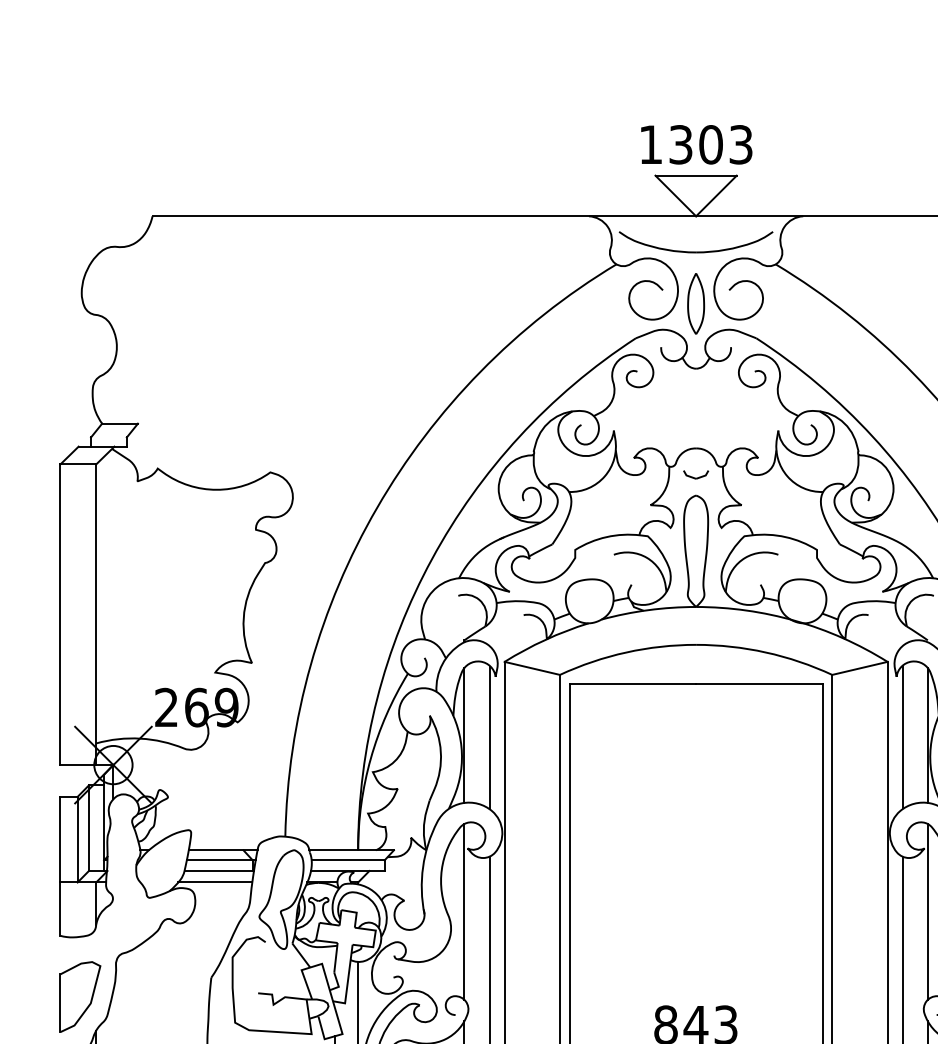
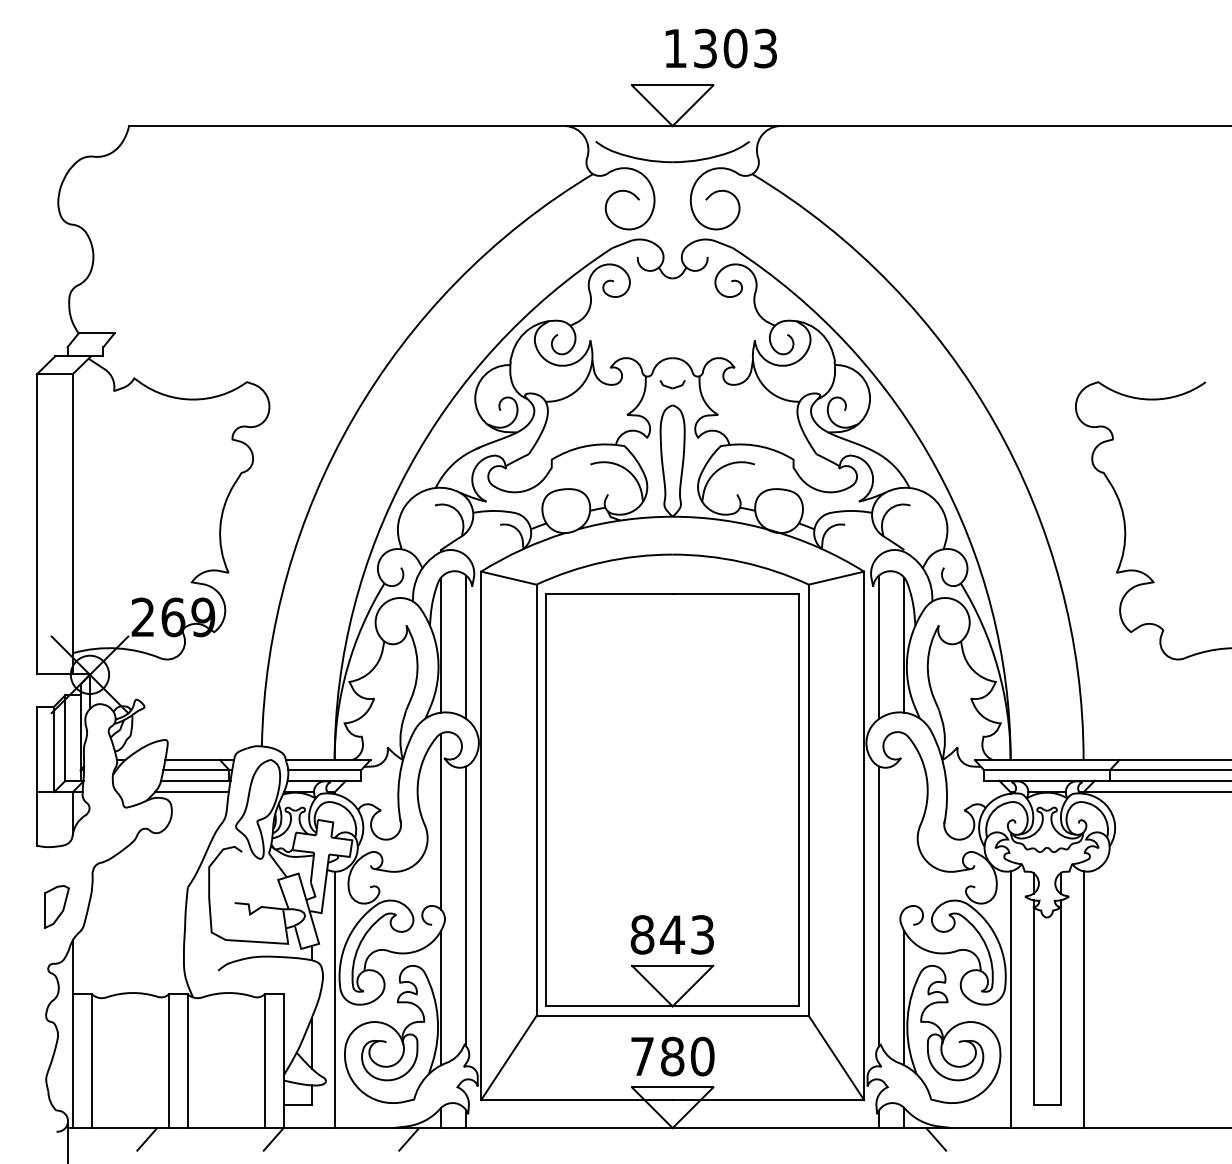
text: (695, 144) -> (720, 48), moved
part: (695, 303) -> (672, 213), removed
line: (927, 911) -> (904, 821), removed
part: (79, 996) -> (56, 906), size x0.6

